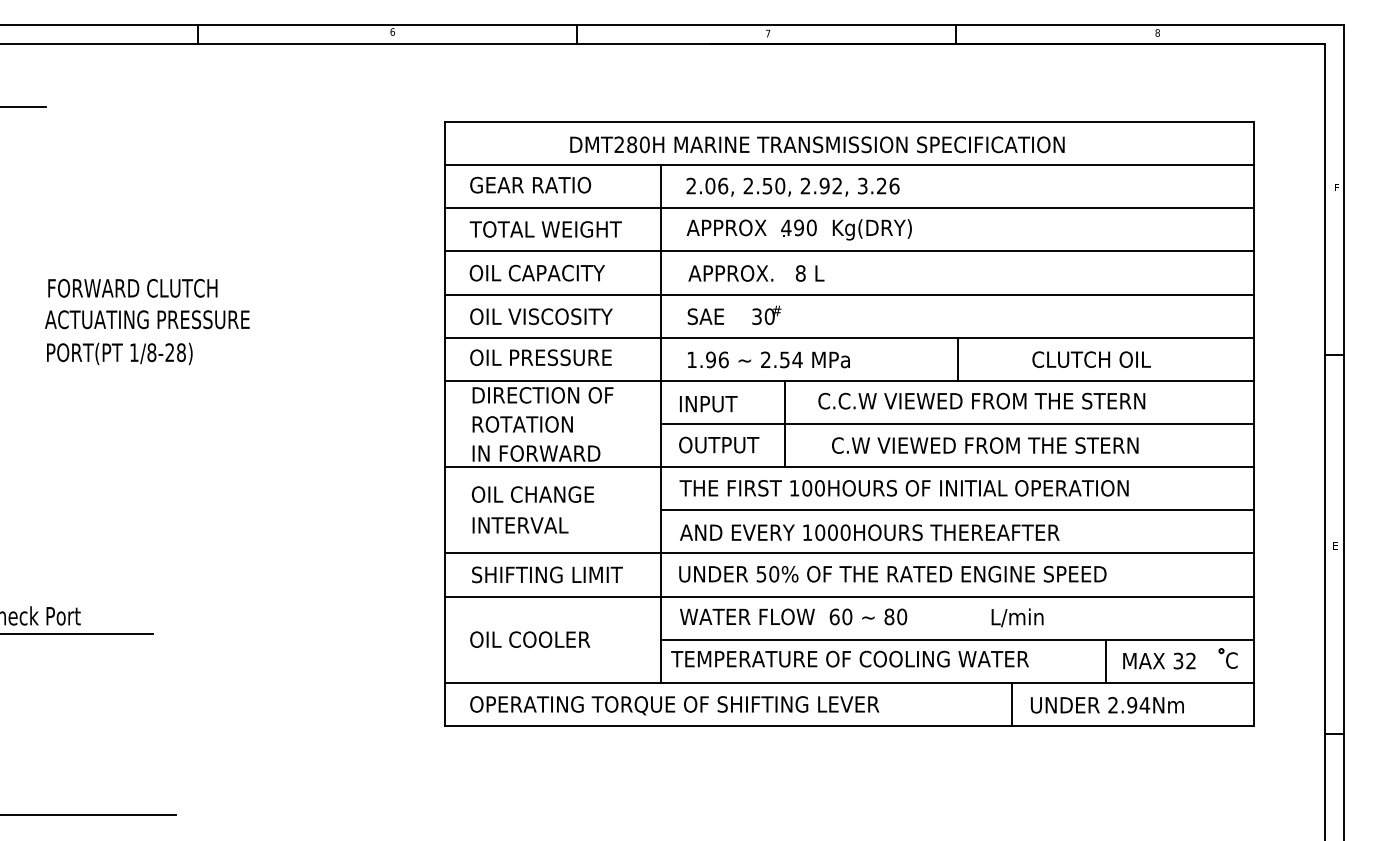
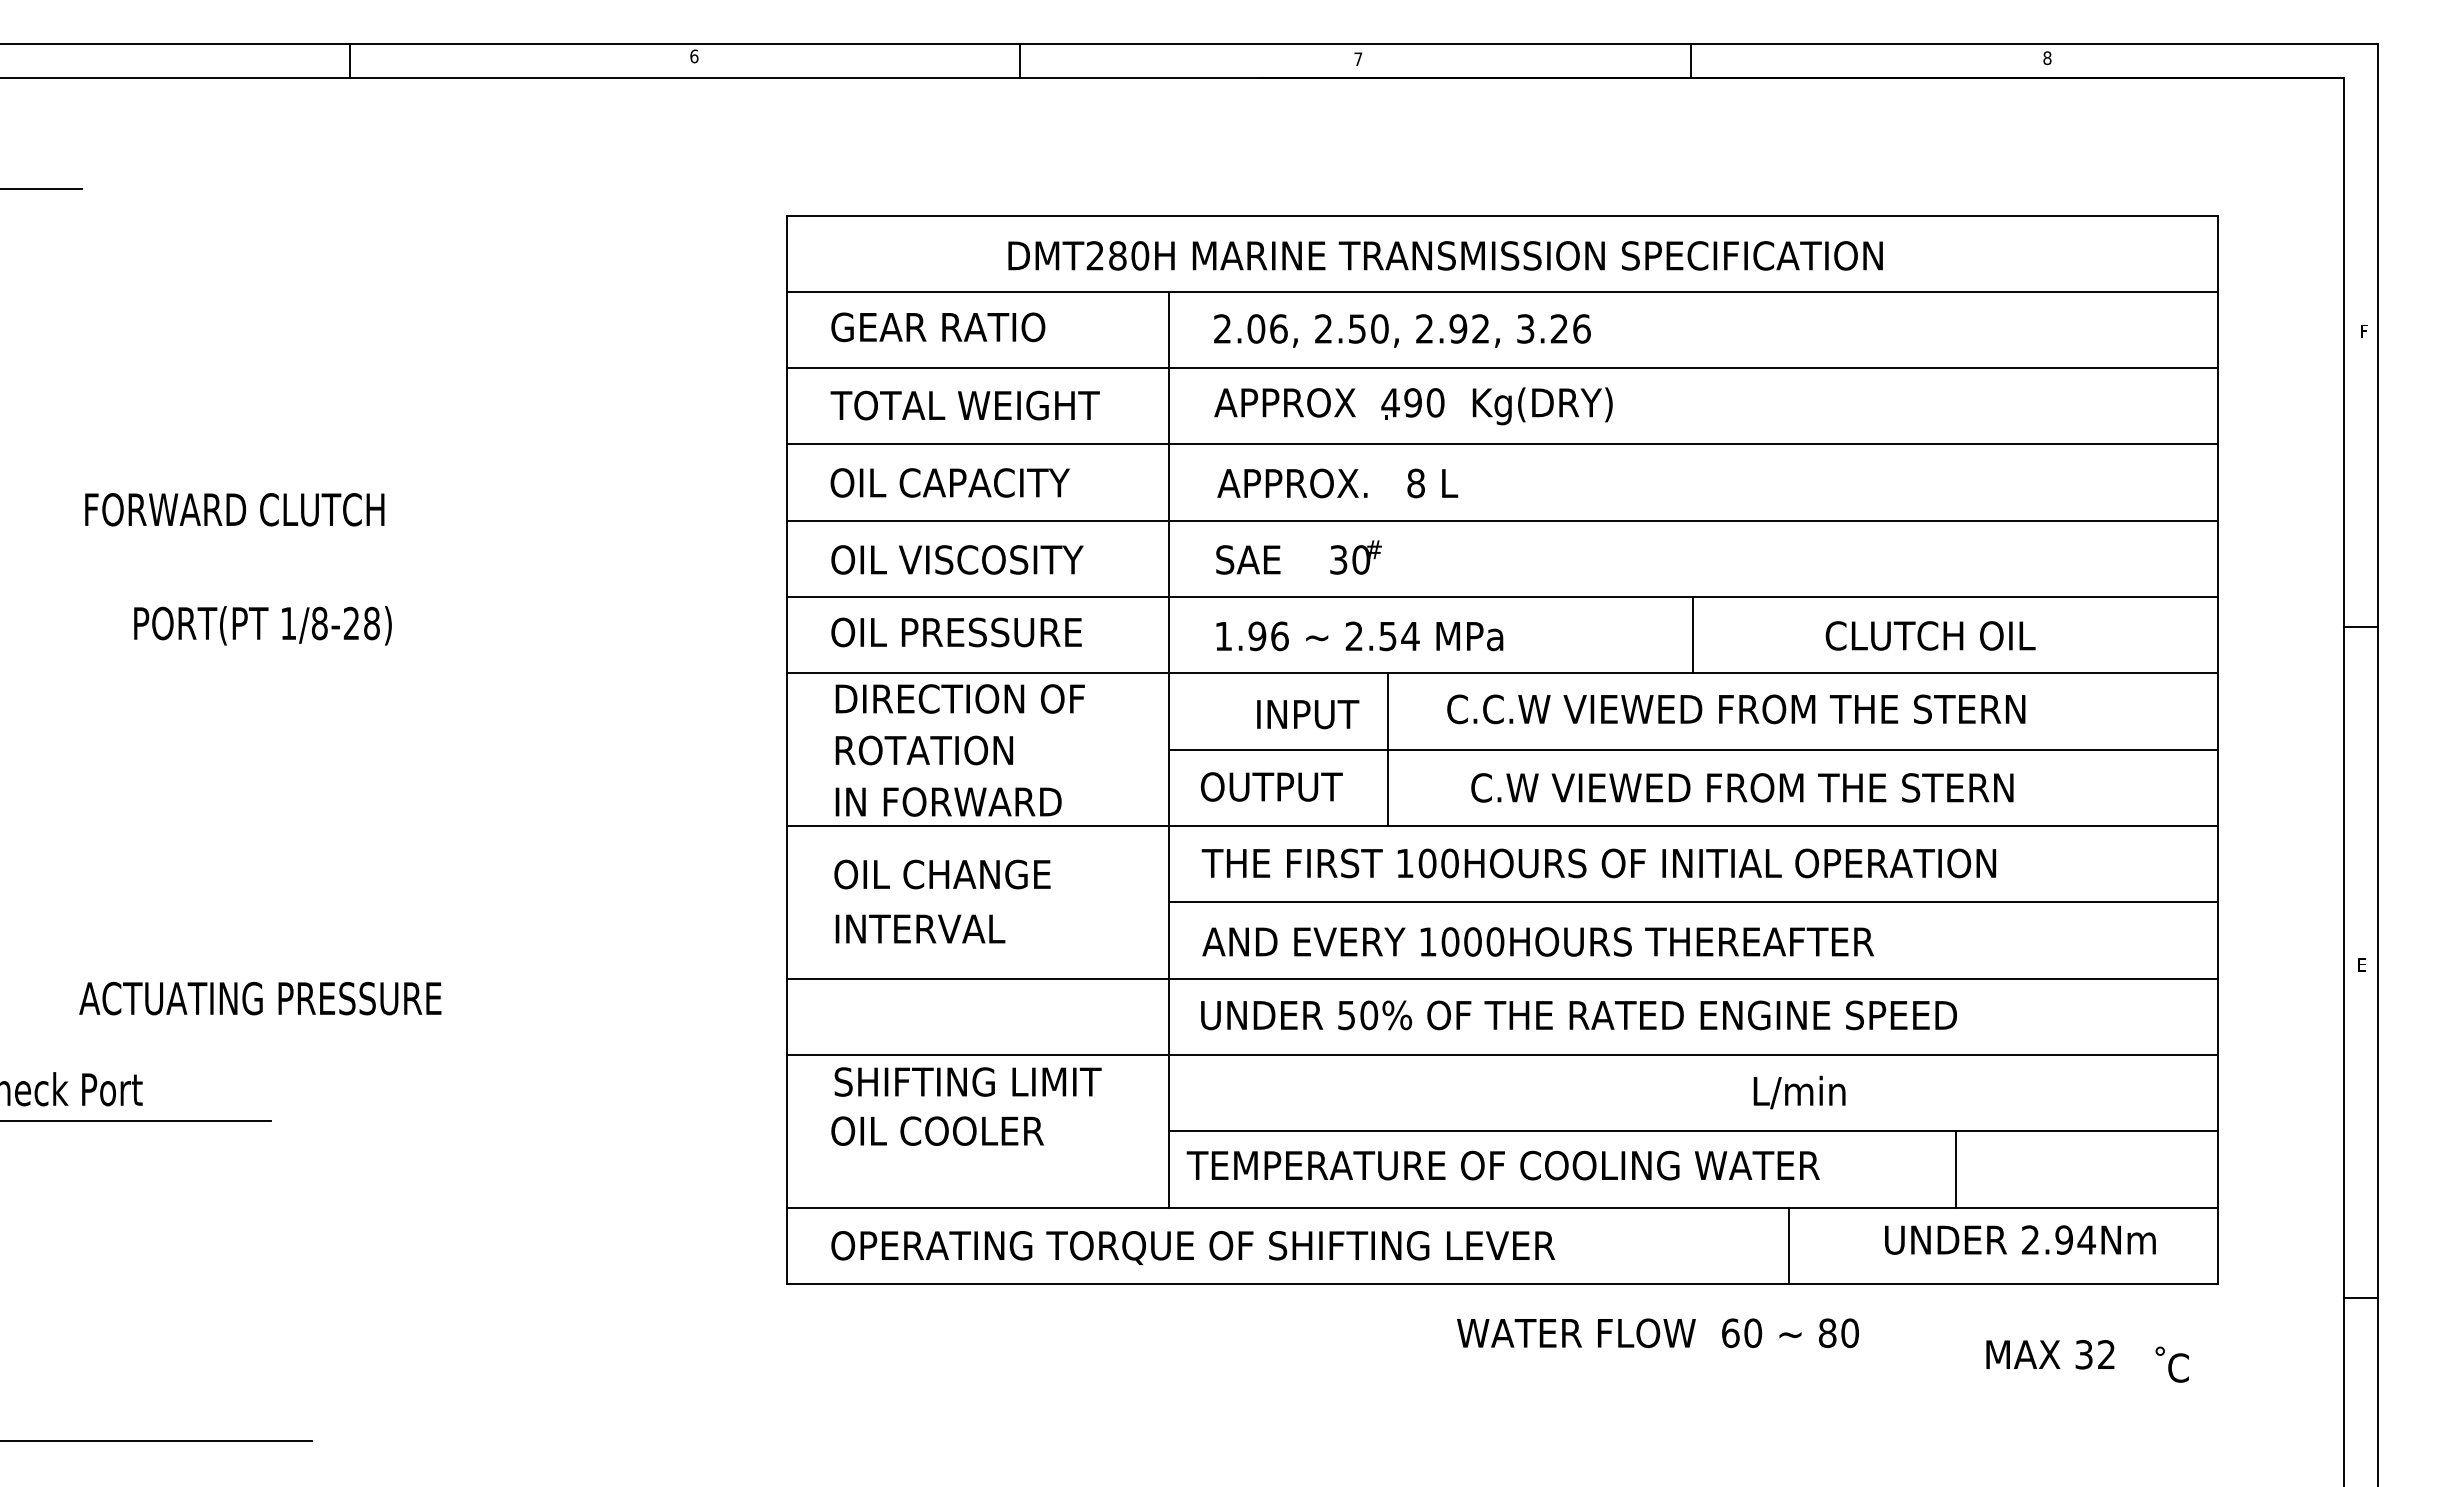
text: (147, 319) -> (260, 998), moved
text: (119, 353) -> (262, 624), moved
text: (708, 404) -> (1307, 715), moved
text: (547, 574) -> (968, 1081), moved
text: (793, 616) -> (1657, 1332), moved
part: (1227, 658) -> (2170, 1364), moved
text: (1159, 660) -> (2050, 1353), moved
text: (1107, 705) -> (2020, 1240), moved

